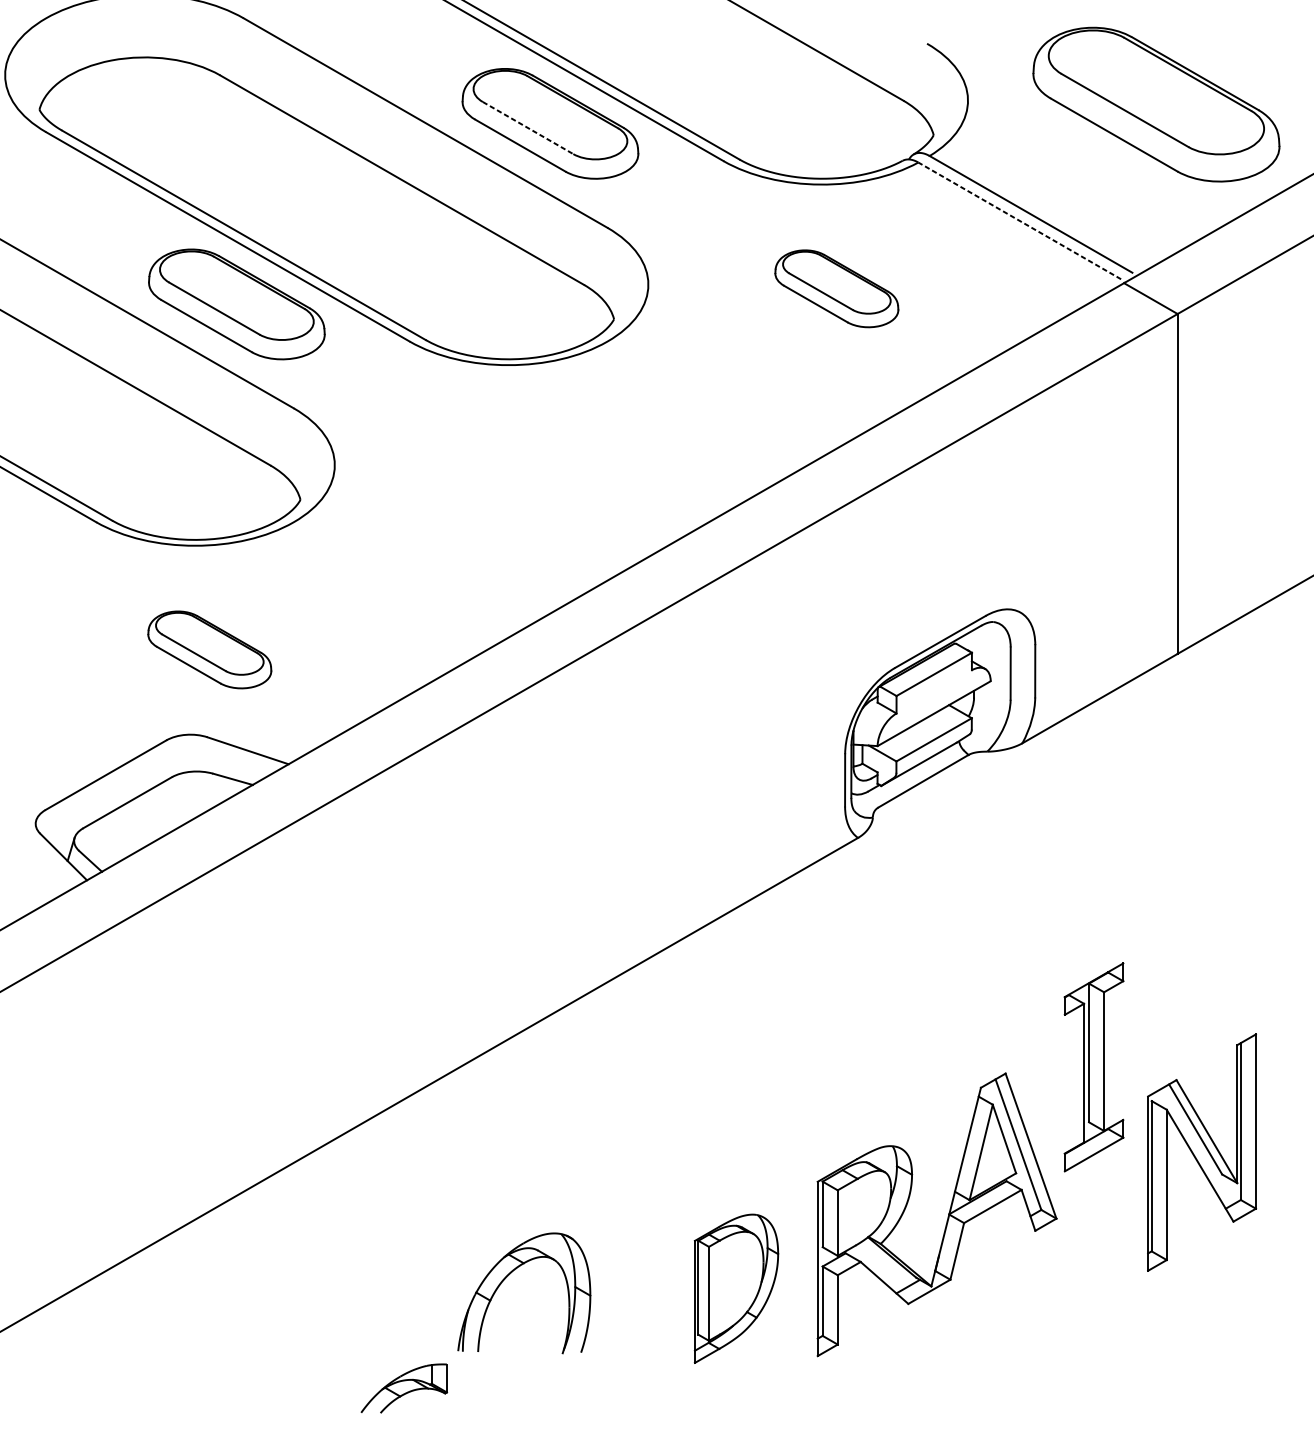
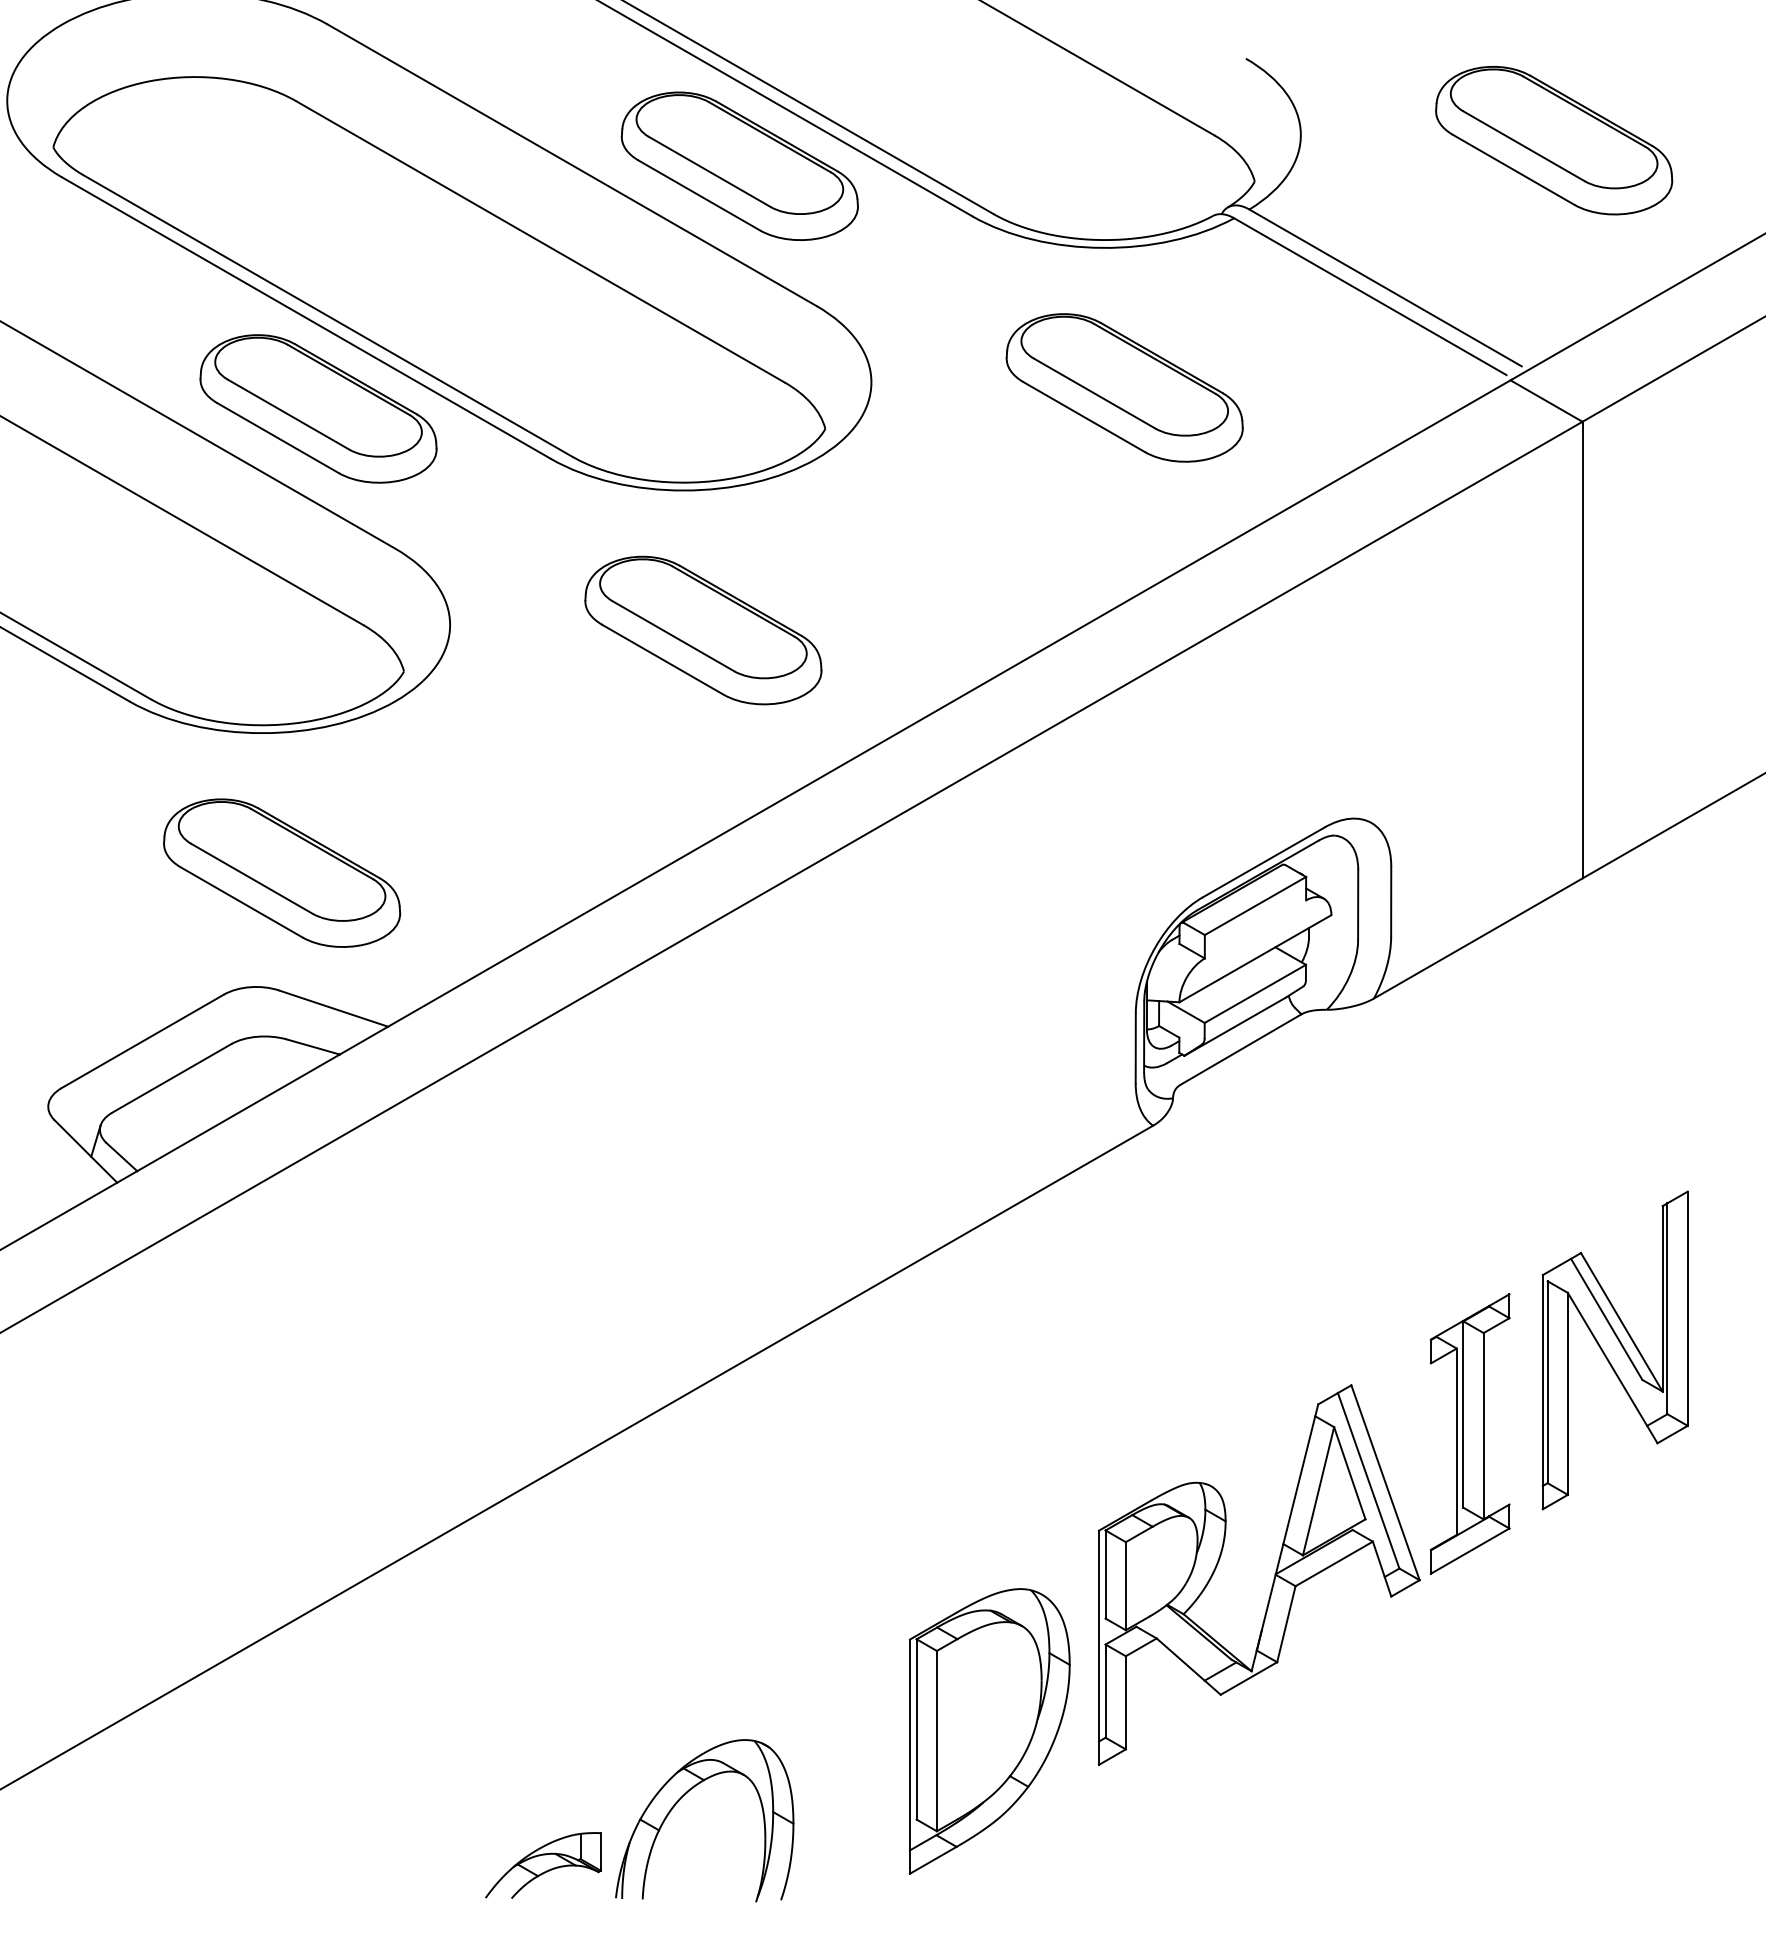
part: (1156, 104) -> (1554, 140), size x0.71
line: (528, 128) -> (710, 172), dashed -> solid
line: (1019, 220) -> (1369, 296), dashed -> solid
part: (836, 288) -> (1124, 387), size x1.43
part: (523, 469) -> (703, 630), added
part: (210, 649) -> (282, 872), size x1.43
part: (1201, 1152) -> (1614, 1350), moved
part: (947, 1217) -> (1273, 1578), moved
part: (505, 1279) -> (679, 1801), moved
part: (736, 1288) -> (989, 1731), size x1.43

